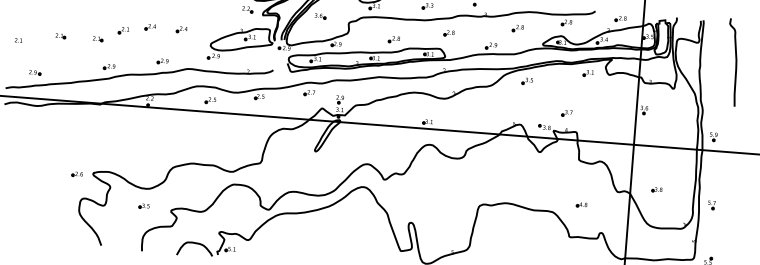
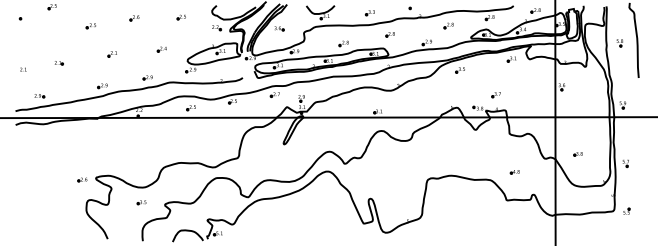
part: (149, 27) -> (134, 49), removed
part: (97, 39) -> (90, 63), removed
part: (715, 64) -> (619, 43), added

